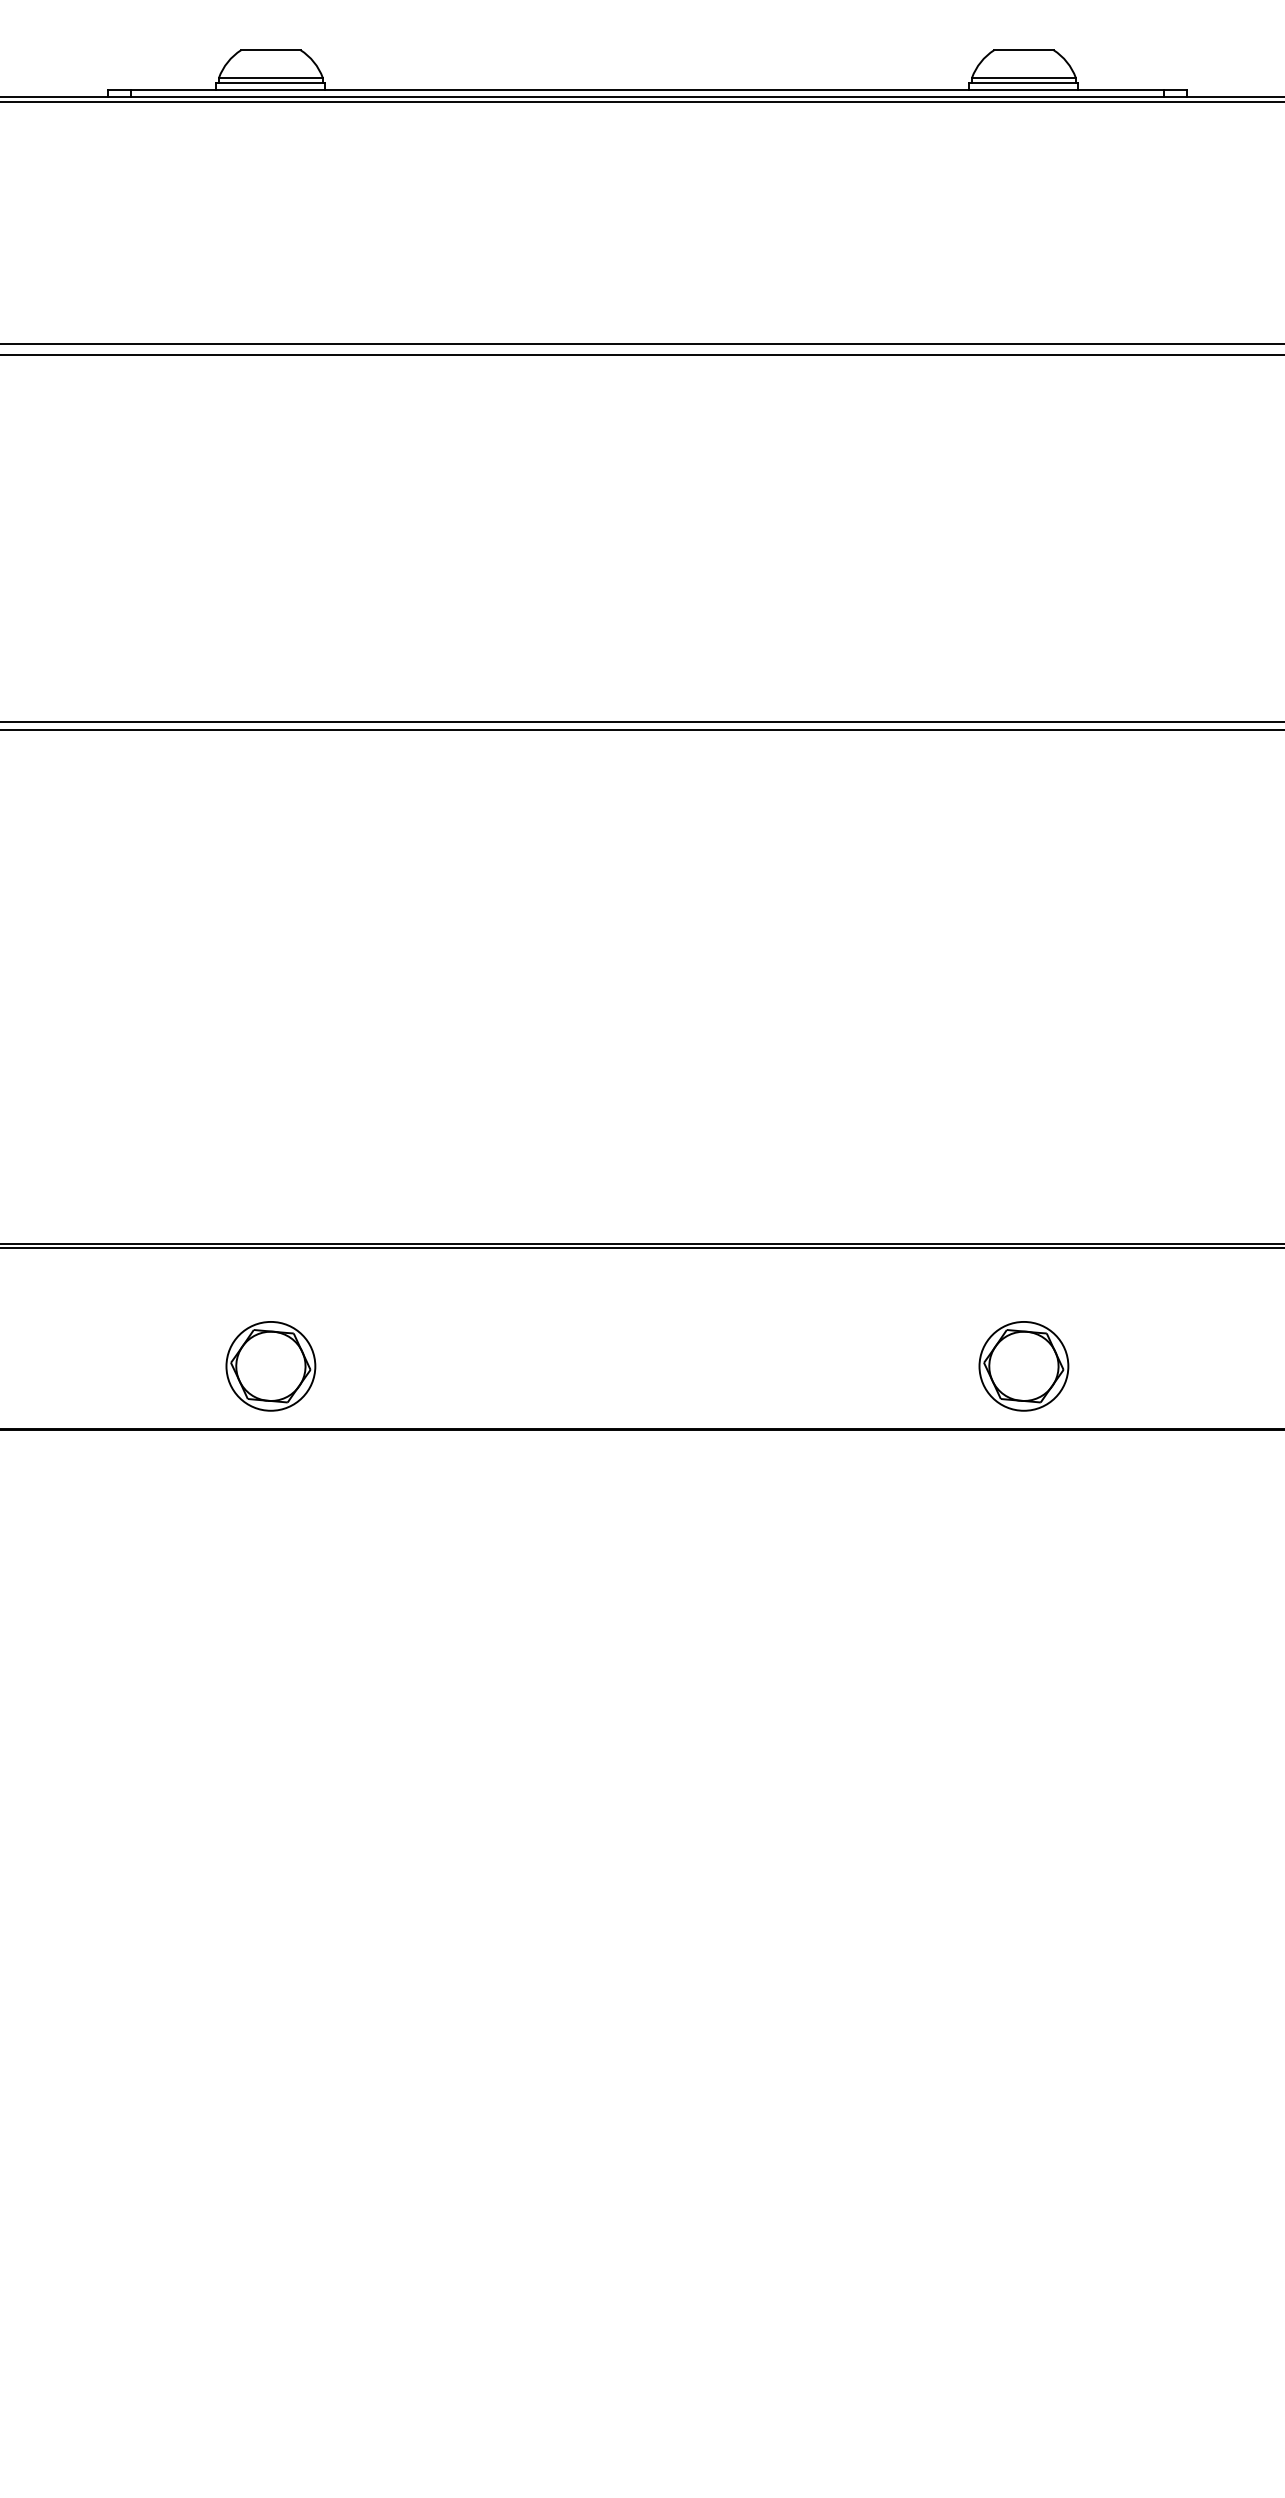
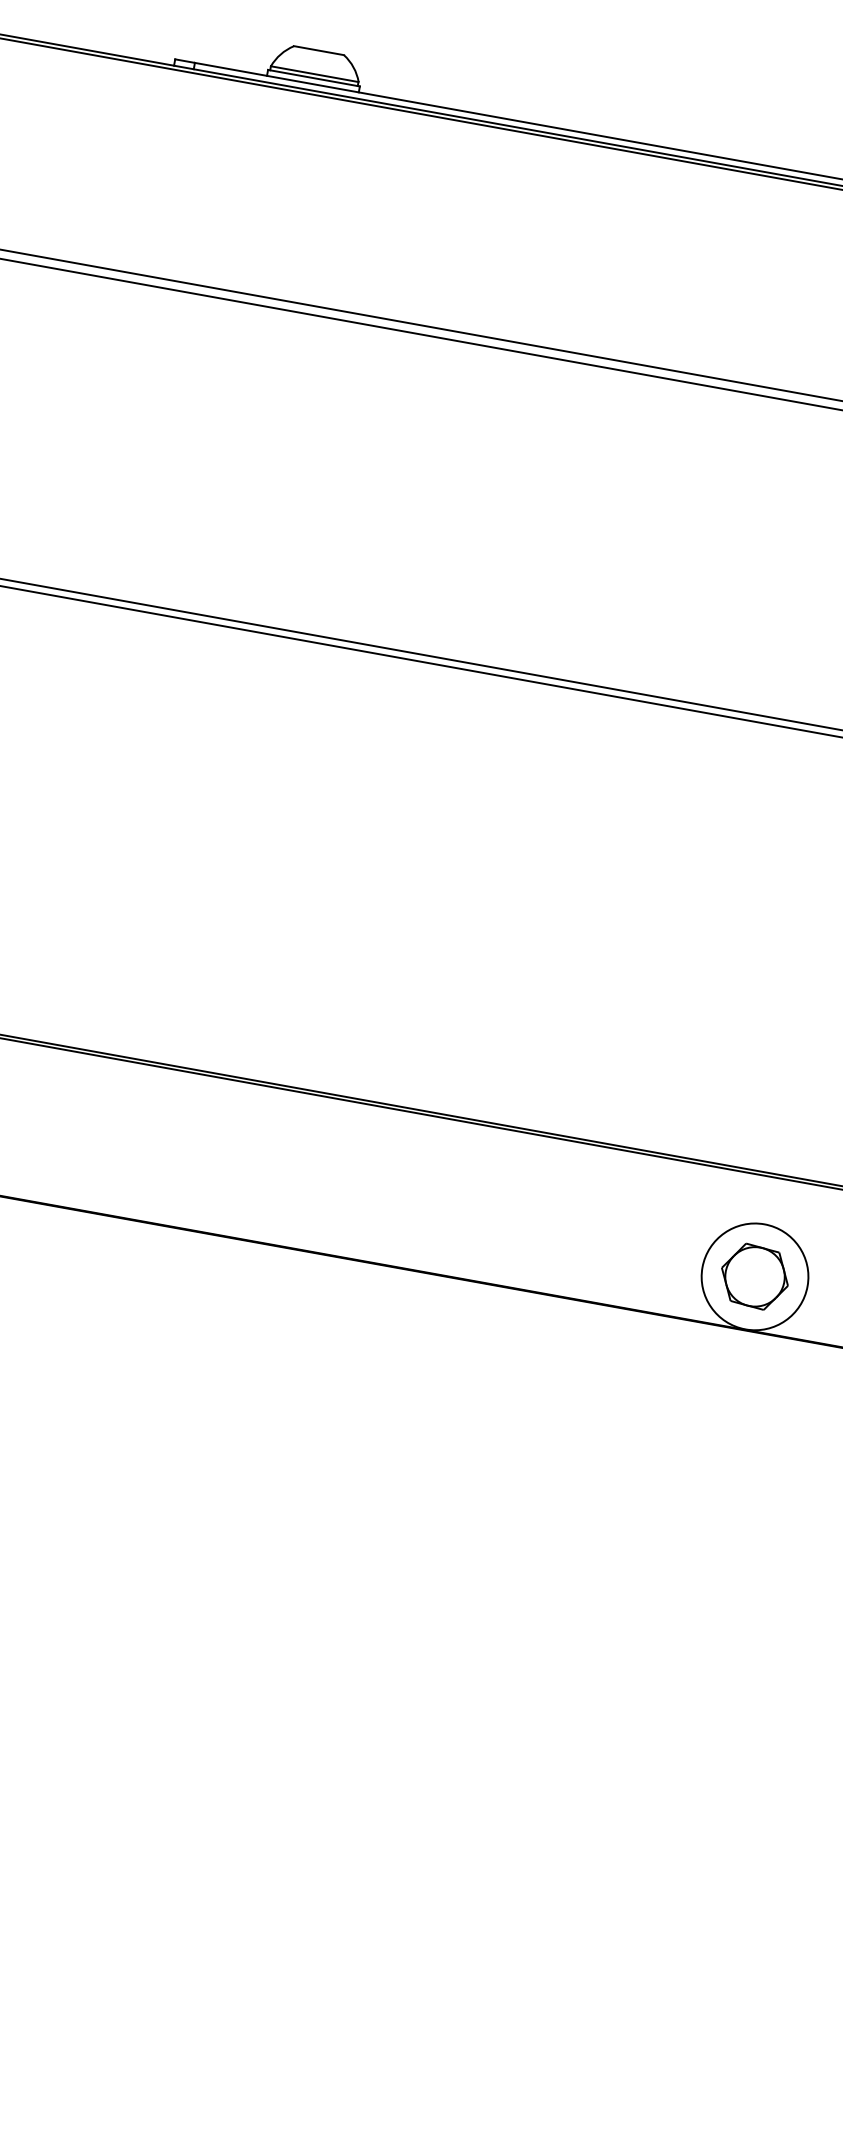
circle: (1023, 1365) -> (754, 1276), size x1.4
part: (270, 1366) -> (118, 1162), removed

